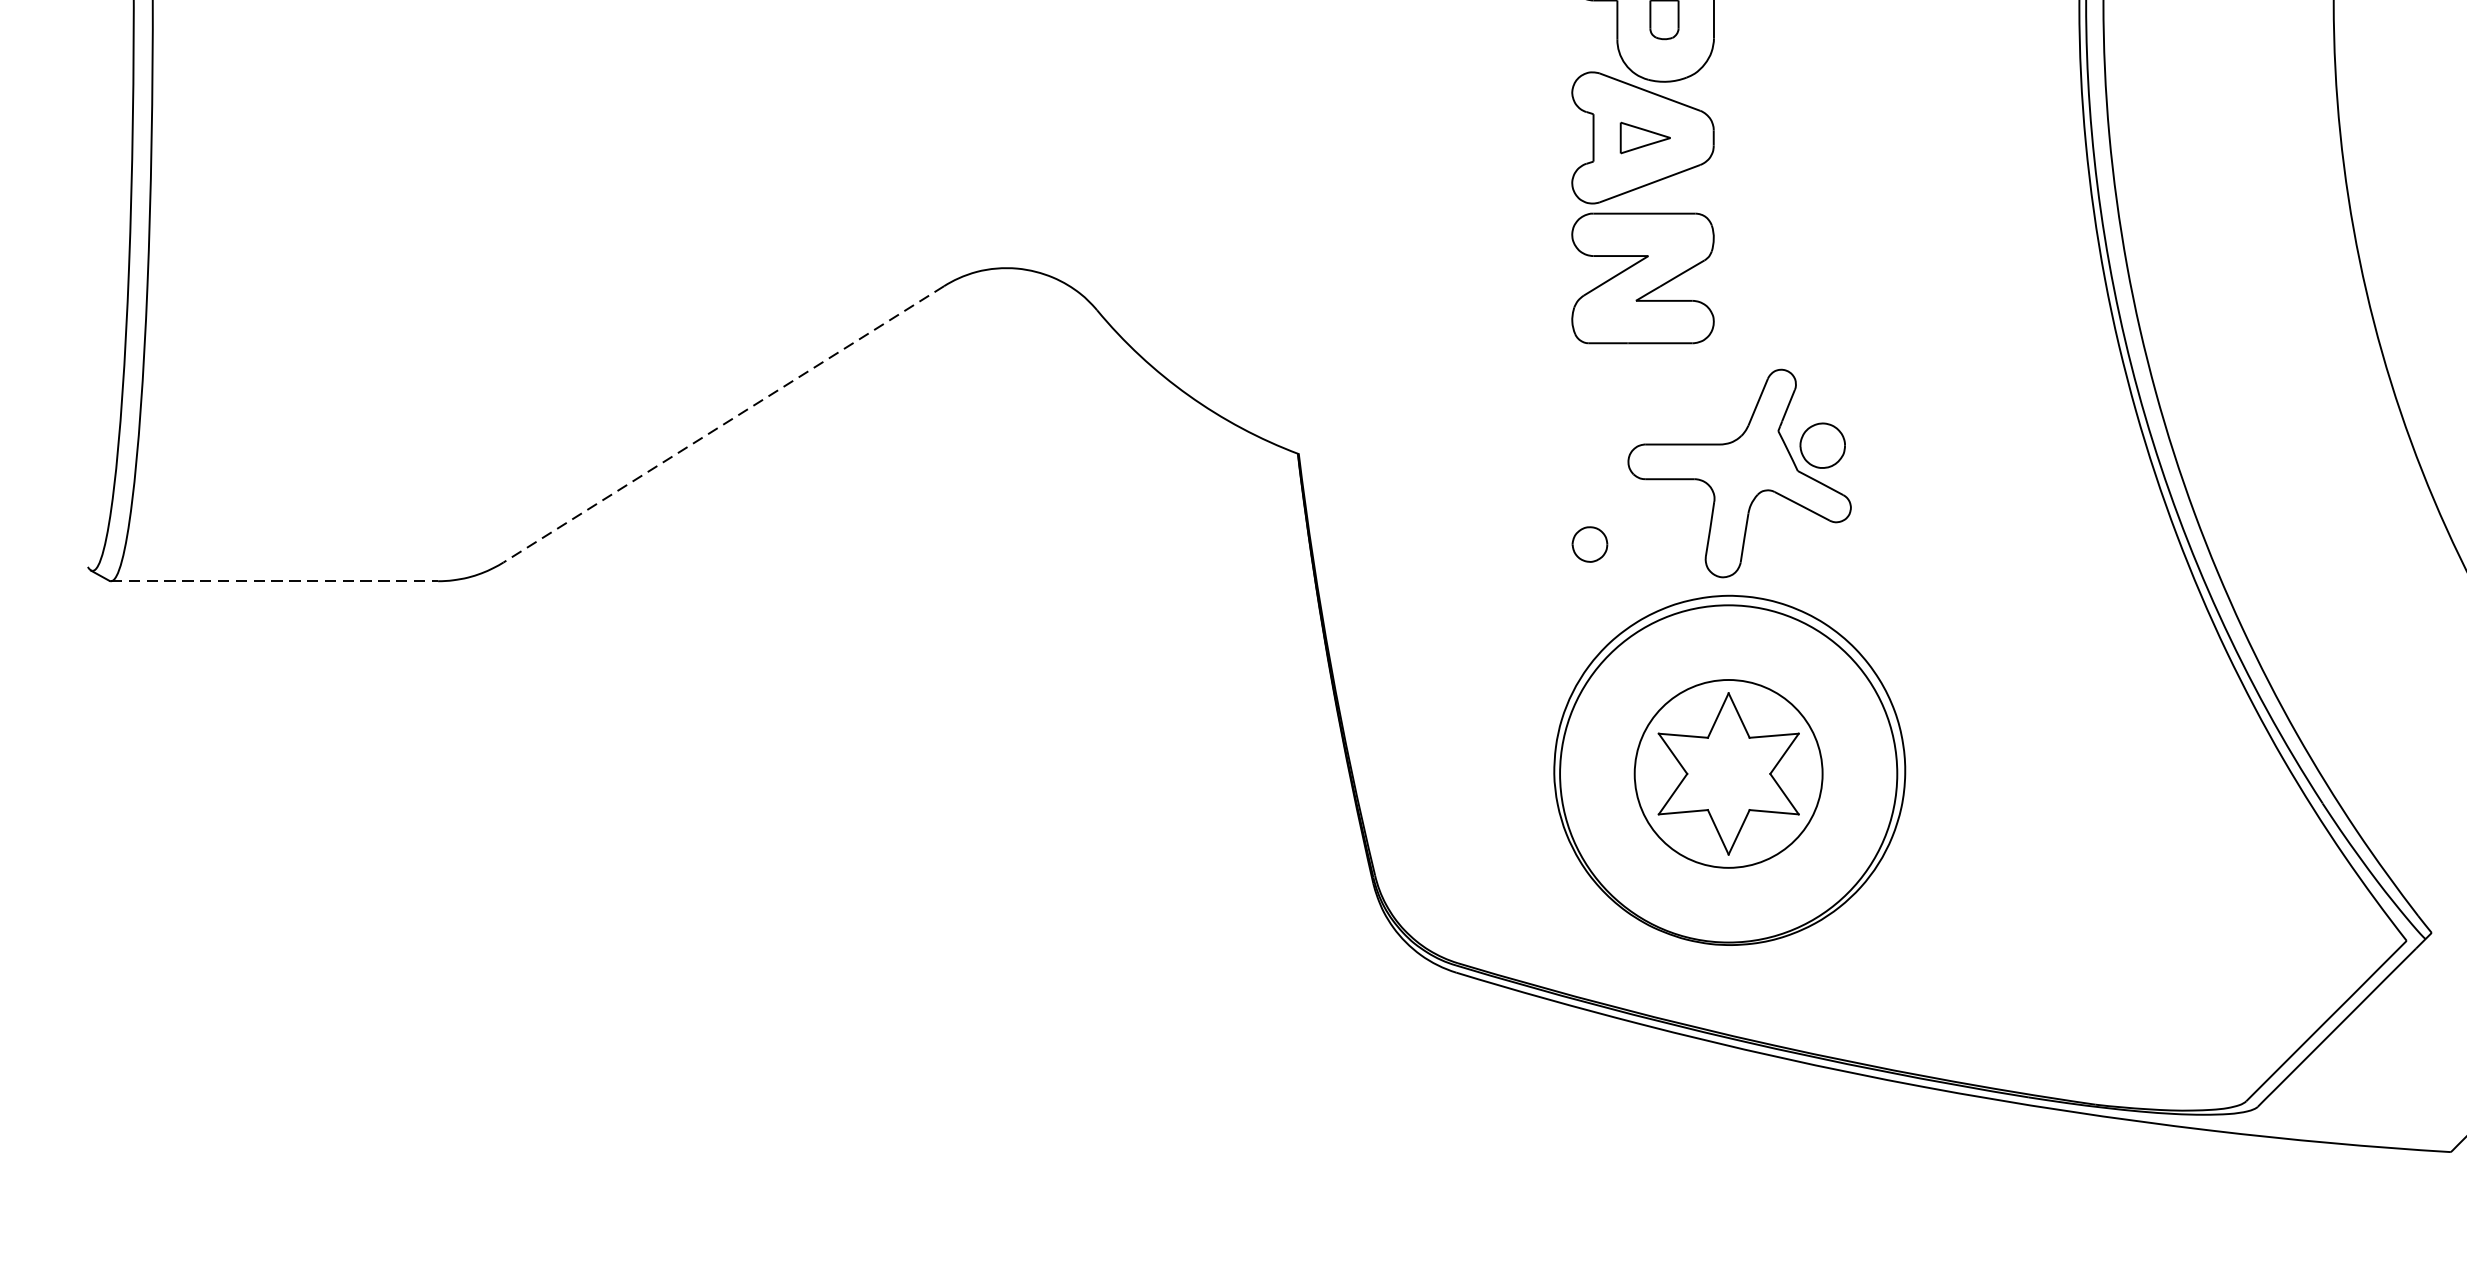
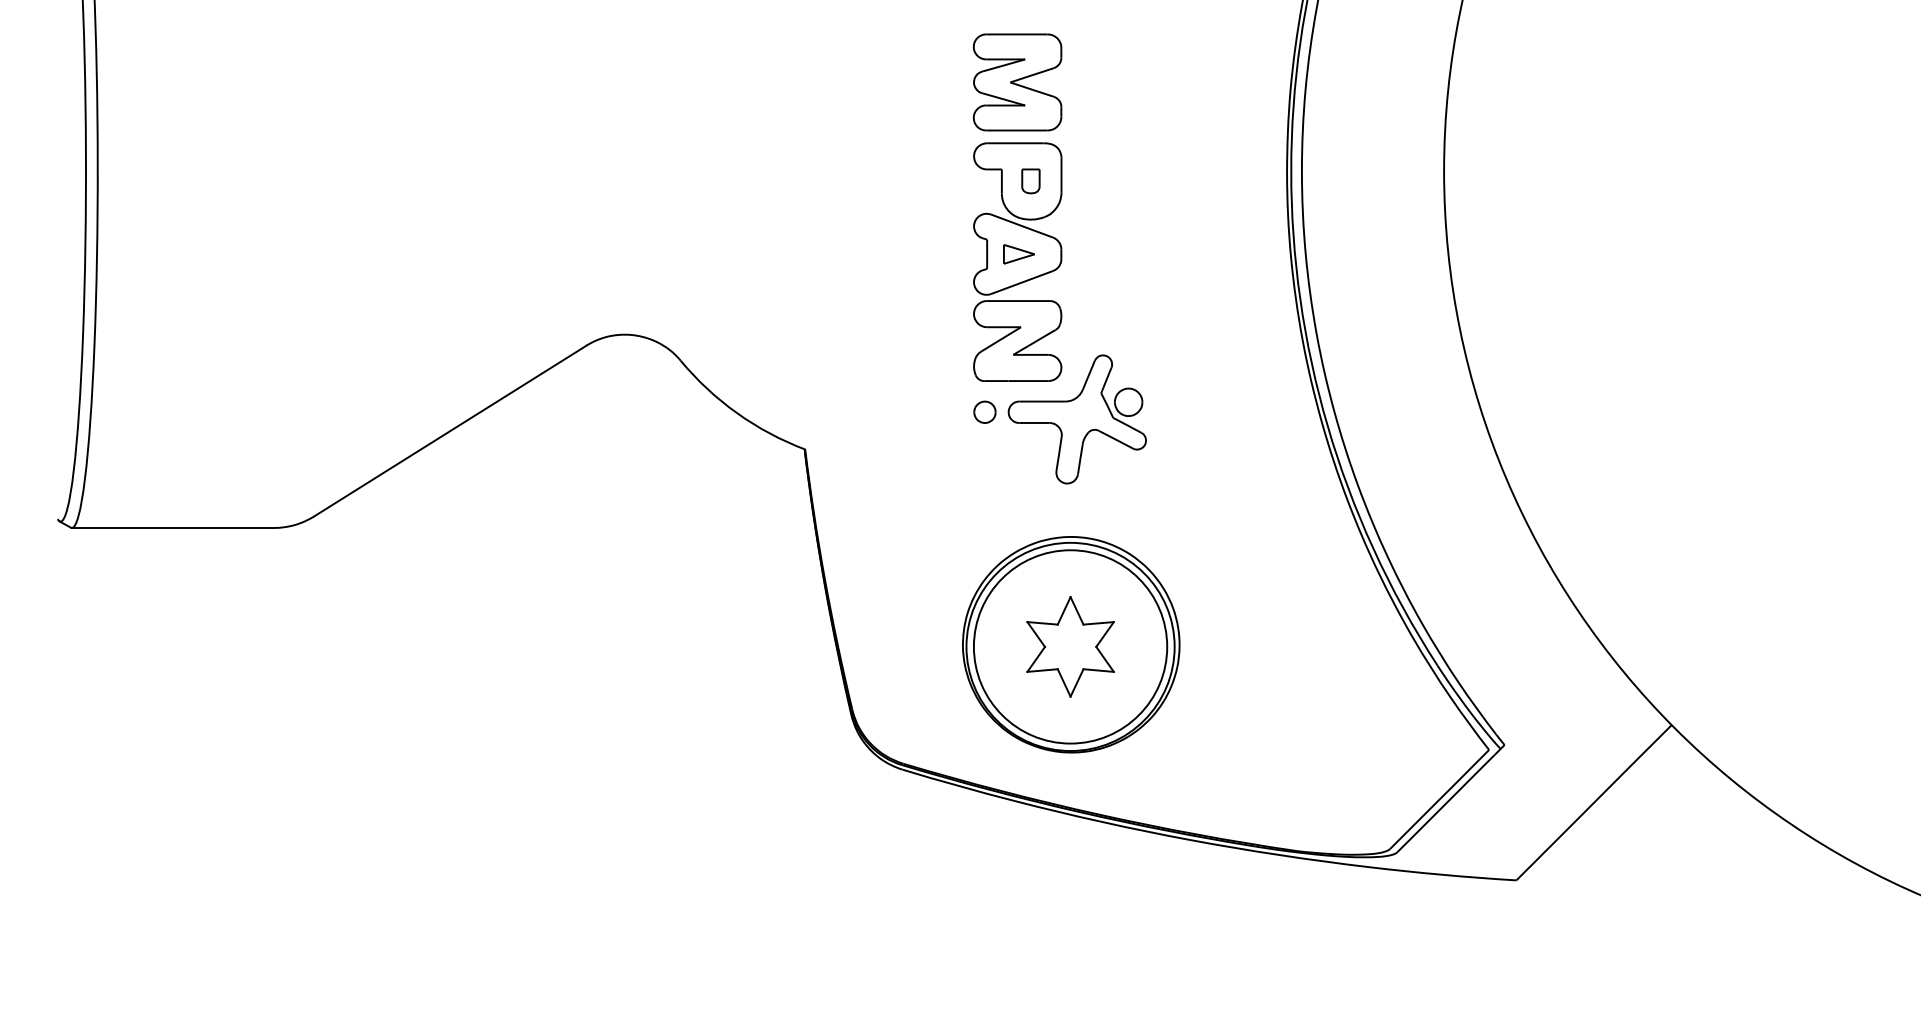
line: (724, 424) -> (450, 431), dashed -> solid
part: (1738, 473) -> (1076, 419), moved
part: (1589, 543) -> (984, 411), moved
line: (273, 580) -> (172, 527), dashed -> solid
circle: (1728, 773) -> (1070, 646), size x1.67

